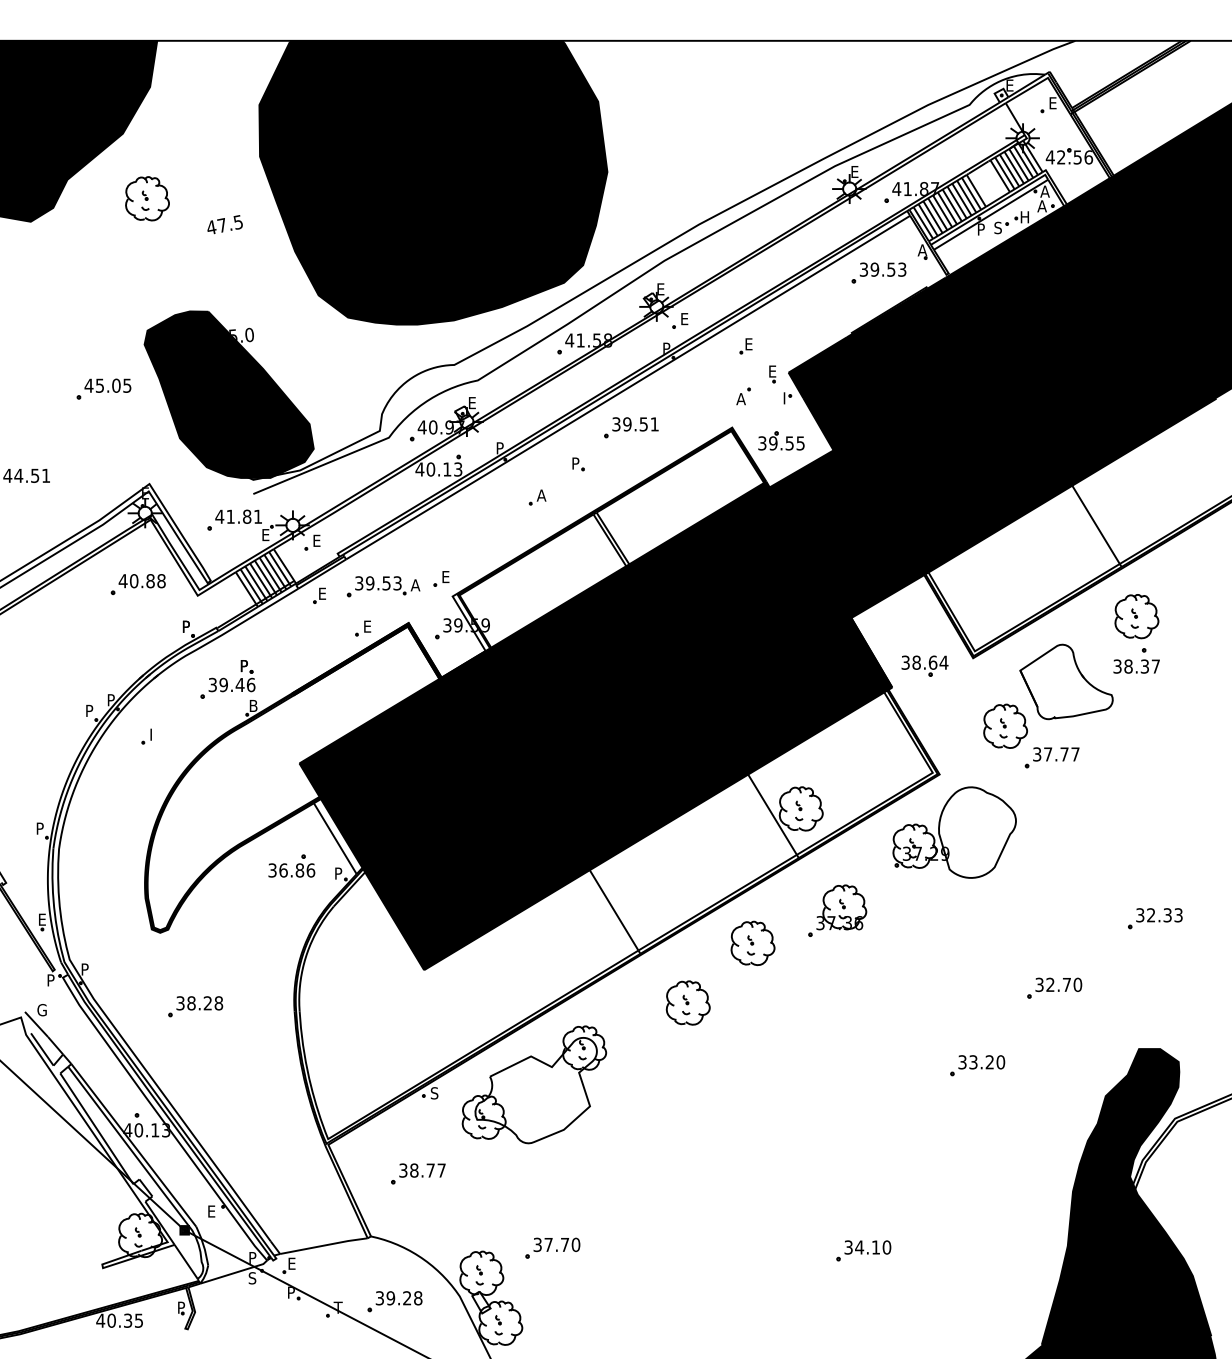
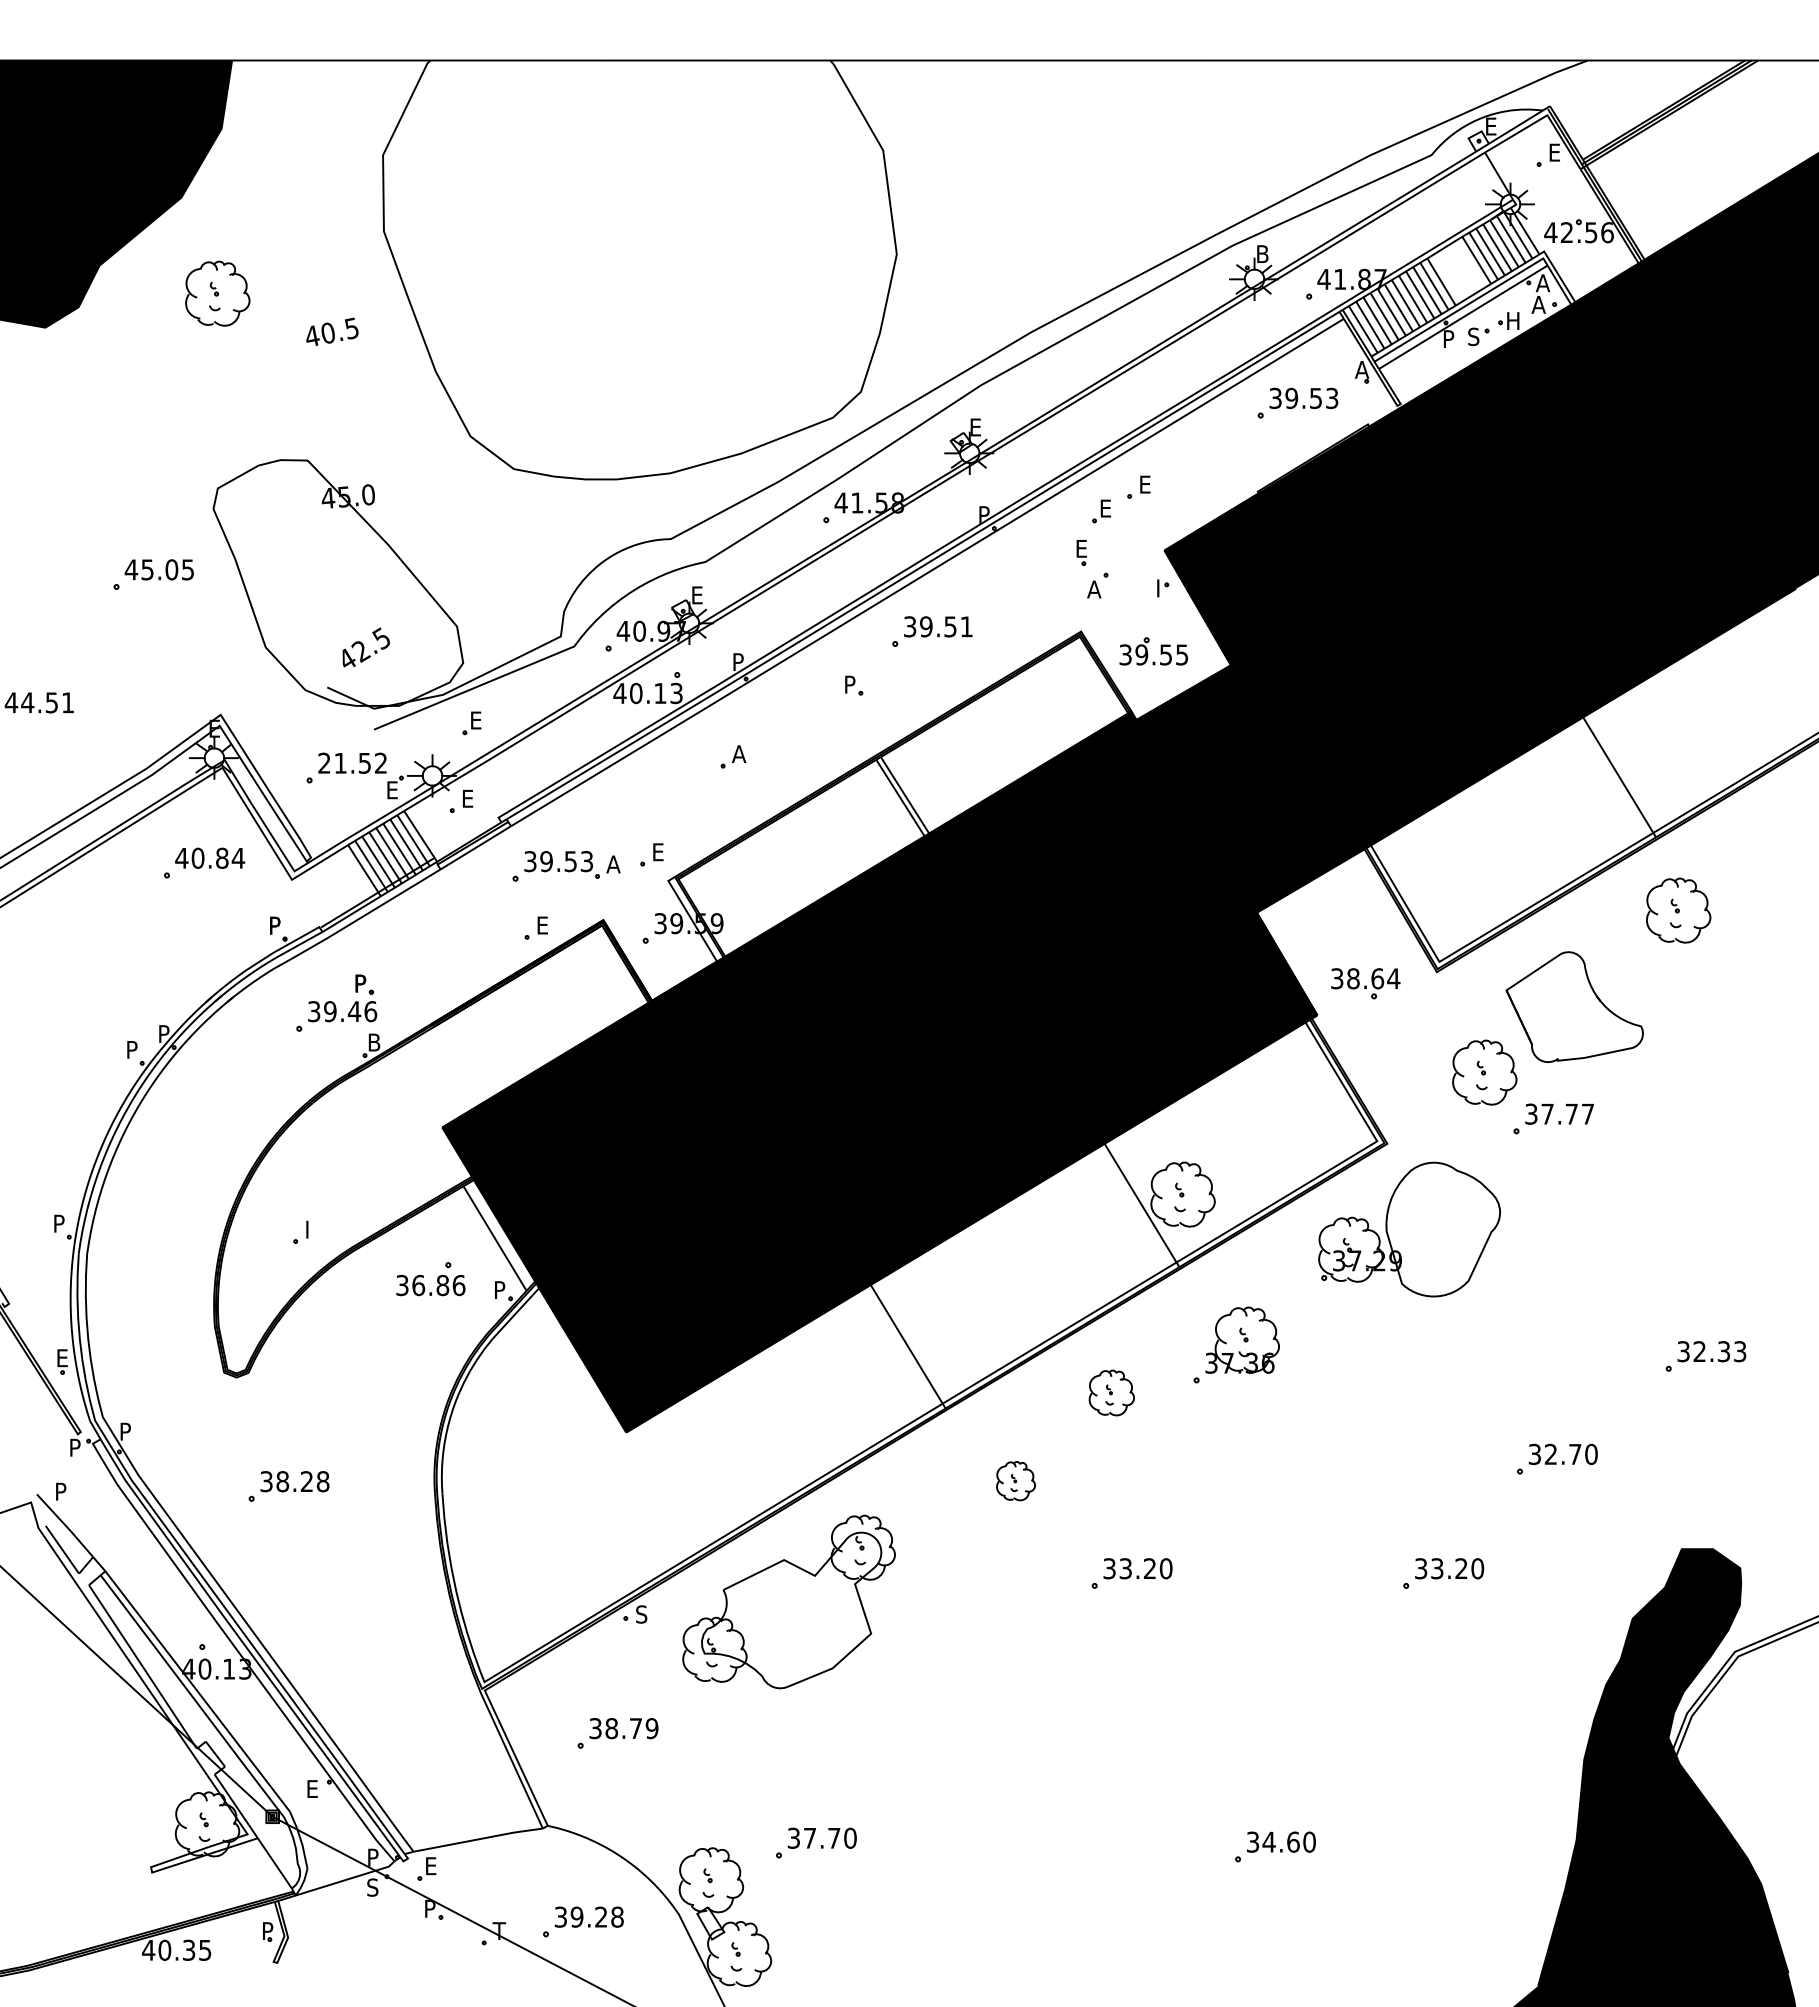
text: (857, 171) -> (1266, 253), E -> B
fill: (433, 182) -> (640, 269), removed
text: (221, 225) -> (327, 333), 47.5 -> 40.5
part: (680, 320) -> (1139, 486), moved
part: (772, 374) -> (1081, 553), moved
fill: (228, 394) -> (337, 582), removed
part: (537, 497) -> (733, 756), moved
text: (238, 516) -> (352, 762), 41.81 -> 21.52
text: (161, 581) -> (238, 858), 40.88 -> 40.84
part: (319, 595) -> (471, 722), moved
part: (1136, 660) -> (1678, 975), removed
part: (146, 736) -> (300, 1232), moved
part: (752, 942) -> (1111, 1391), size x0.7
part: (687, 1002) -> (1015, 1480), size x0.6
text: (41, 1010) -> (61, 1492), G -> P
part: (766, 1065) -> (1131, 1573), added
text: (441, 1170) -> (651, 1728), 38.77 -> 38.79
text: (875, 1247) -> (1292, 1842), 34.10 -> 34.60

